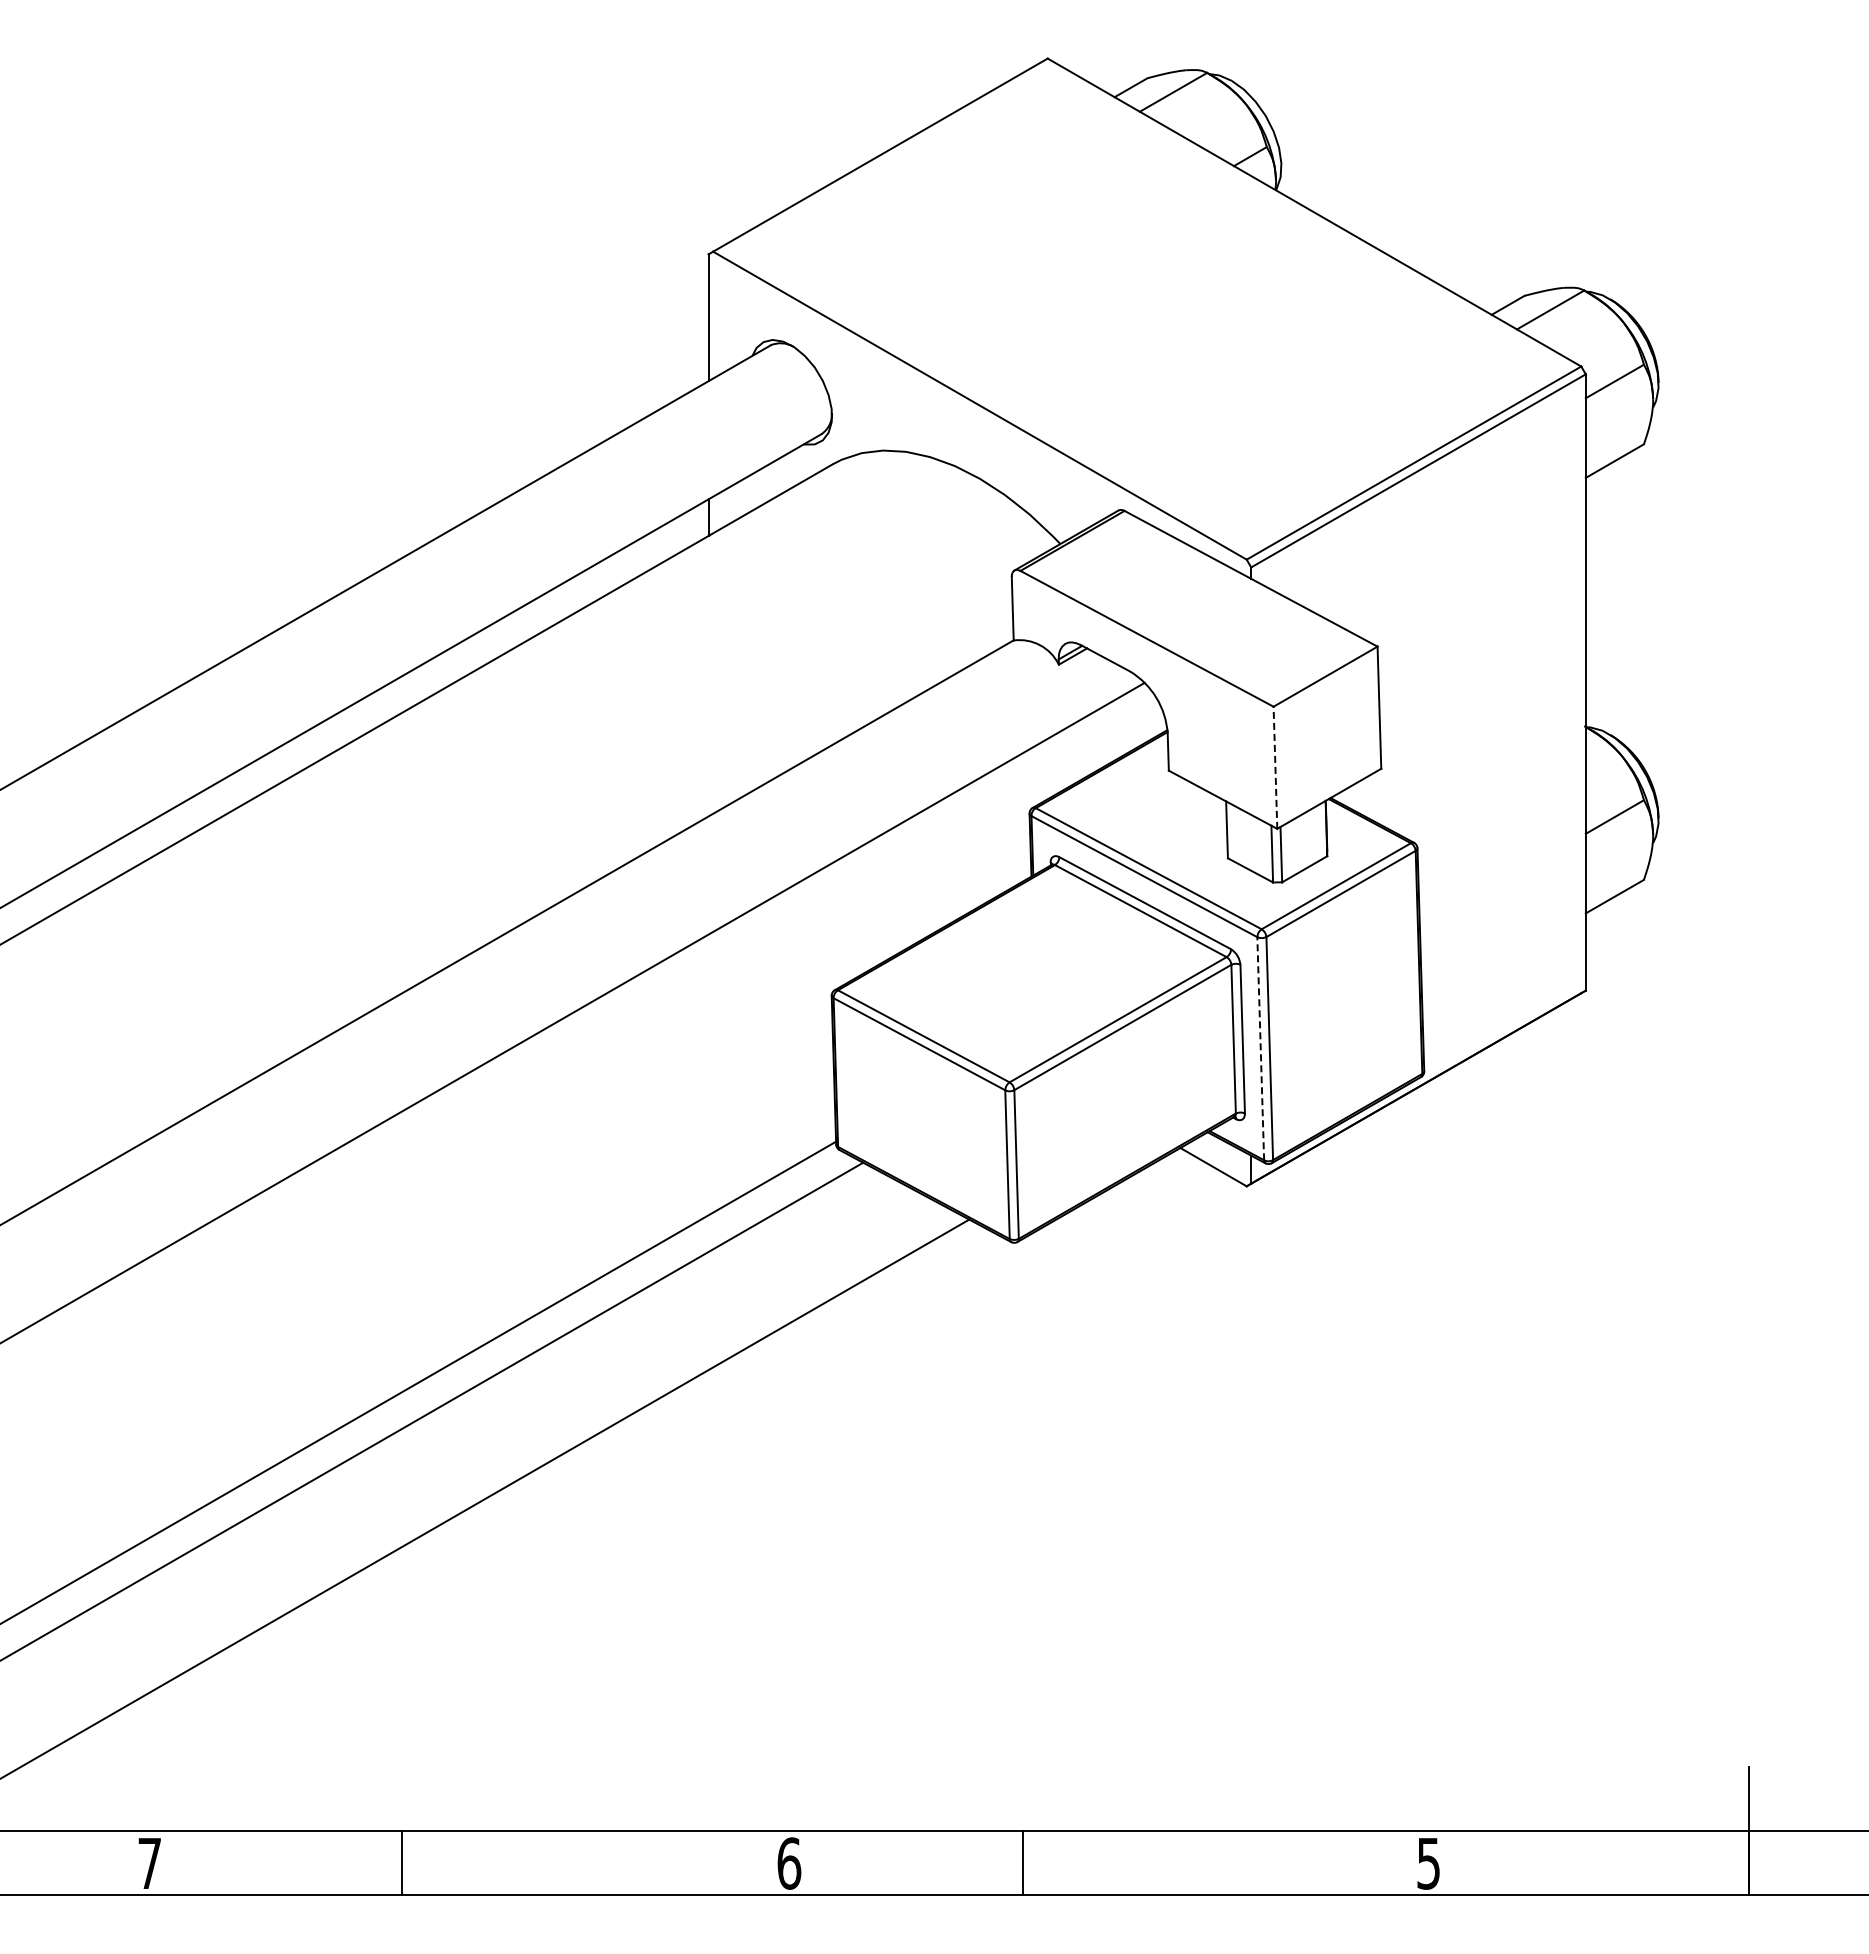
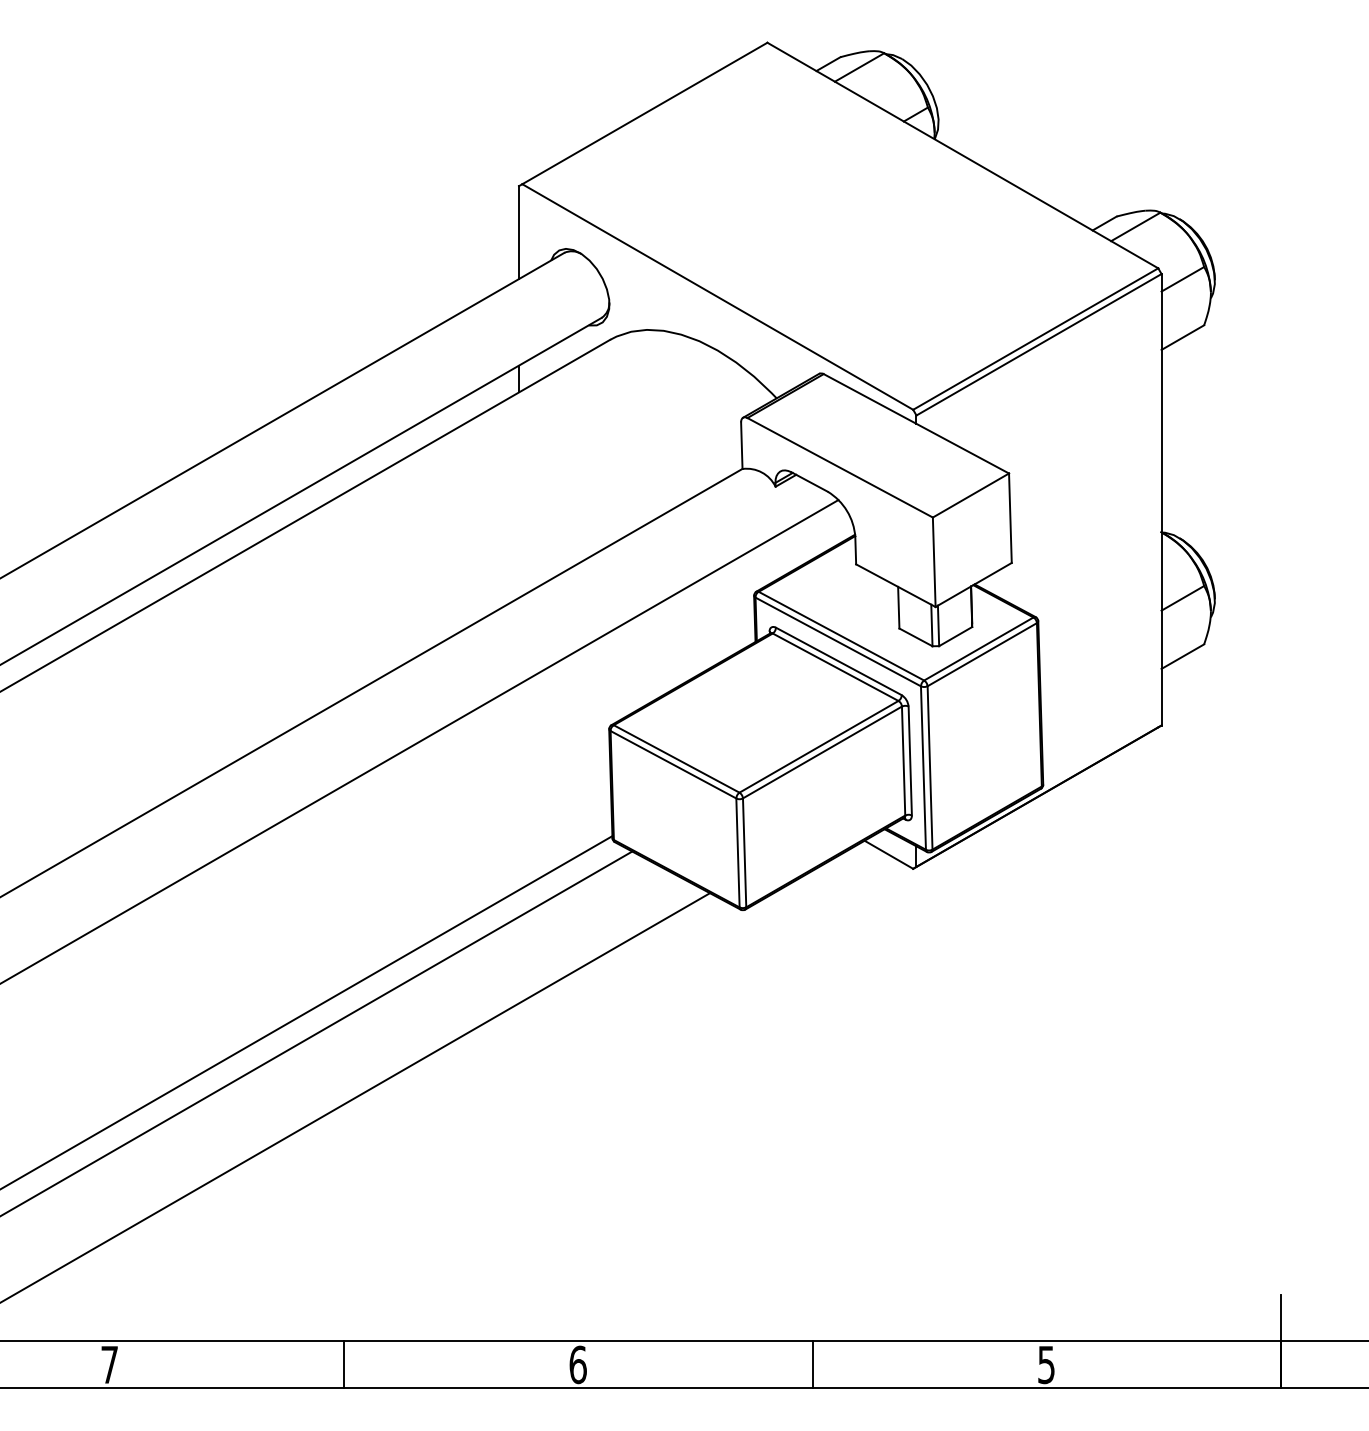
line: (1275, 767) -> (934, 562), dashed -> solid
line: (1260, 1048) -> (923, 767), dashed -> solid
line: (402, 1863) -> (344, 1364), moved
line: (1022, 1863) -> (812, 1364), moved

